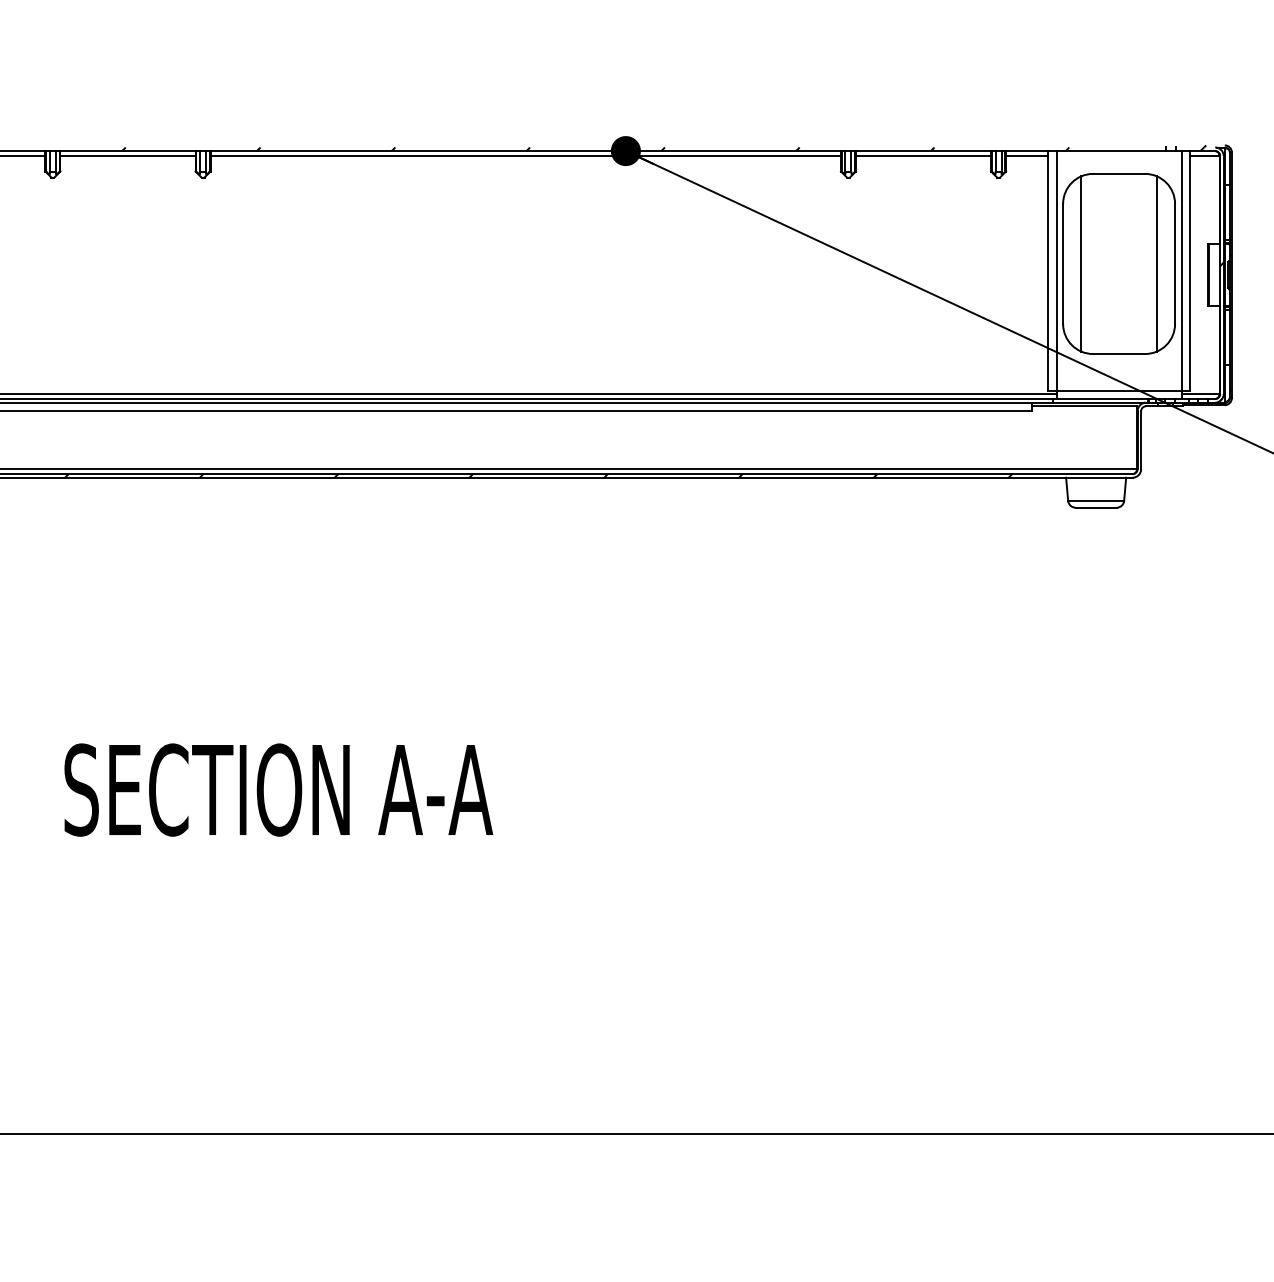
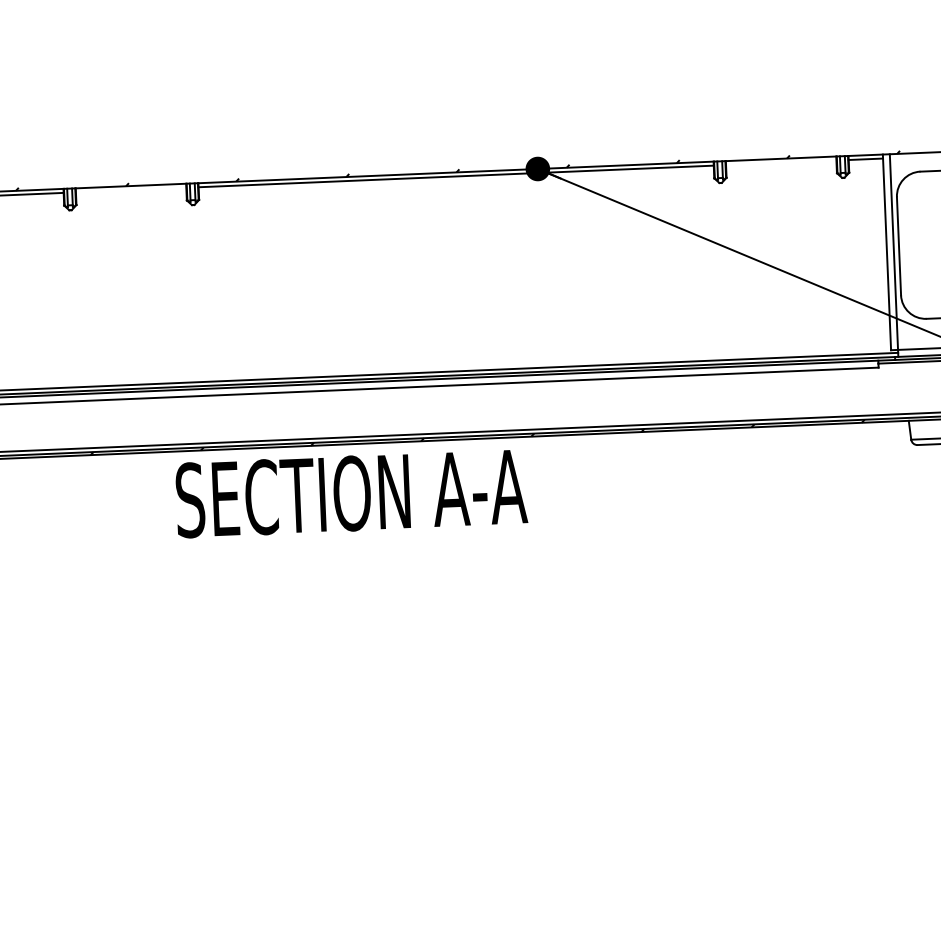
line: (127, 156) -> (130, 190), removed
line: (923, 156) -> (781, 163), removed
line: (1081, 263) -> (914, 245), removed
text: (278, 789) -> (351, 493), moved

